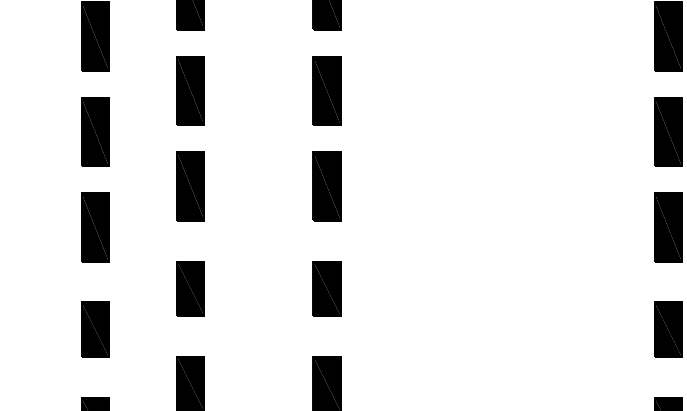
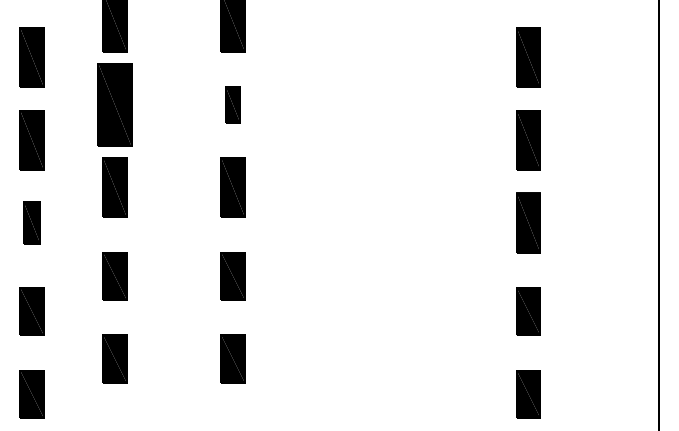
part: (190, 90) -> (114, 104), size x1.4
part: (326, 90) -> (232, 104), size x0.6
part: (94, 226) -> (31, 222), size x0.7

